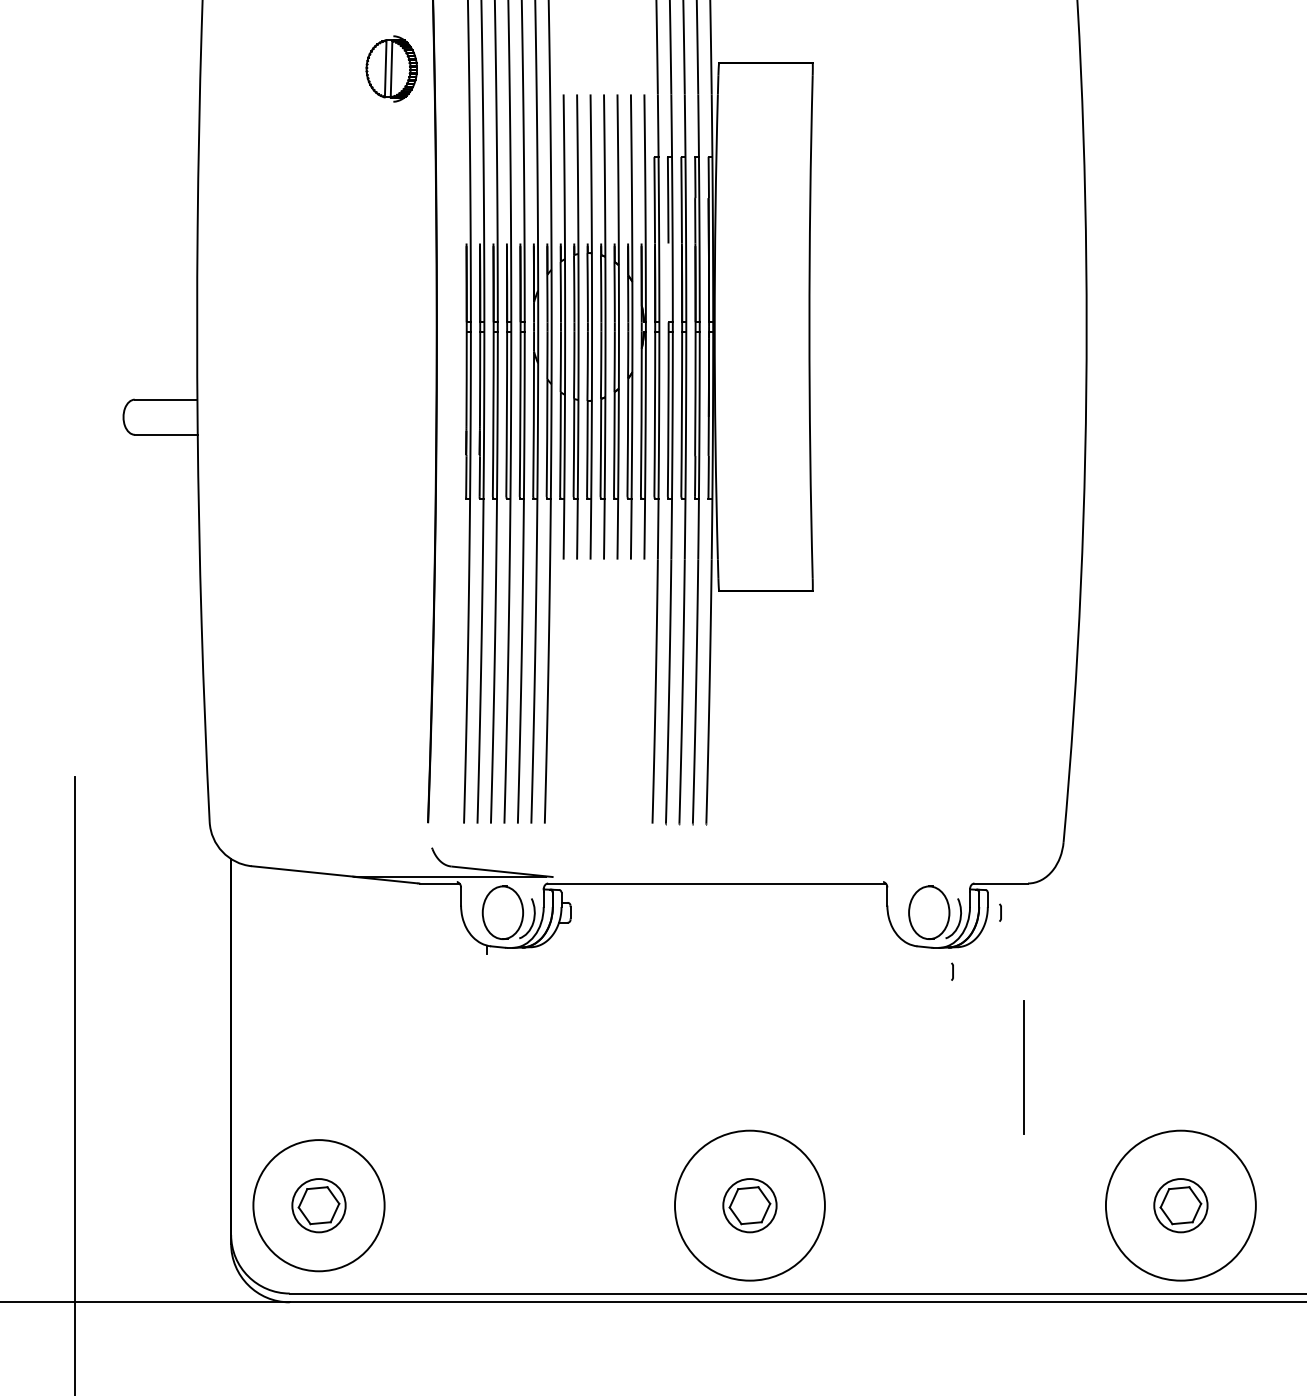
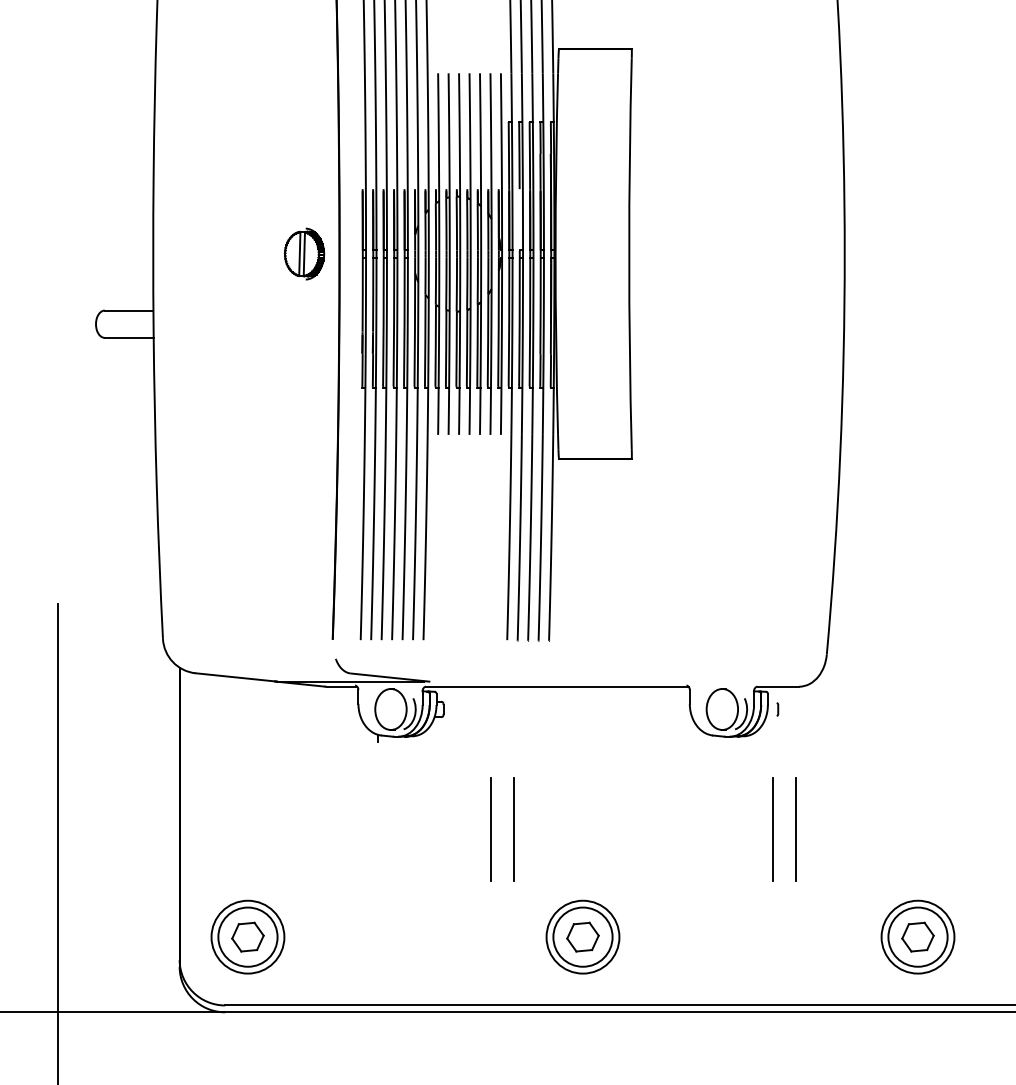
part: (391, 68) -> (304, 253), moved
line: (952, 971) -> (740, 755), removed
line: (631, 1067) -> (490, 829), added
line: (660, 1067) -> (513, 829), added
line: (994, 1067) -> (773, 829), added
circle: (318, 1205) -> (247, 937), size x0.71
circle: (318, 1205) -> (247, 937), size x1.43
circle: (749, 1205) -> (582, 937), size x0.62
circle: (749, 1205) -> (582, 937), size x1.43
circle: (1180, 1205) -> (917, 937), size x0.62
circle: (1180, 1205) -> (917, 937), size x1.43

